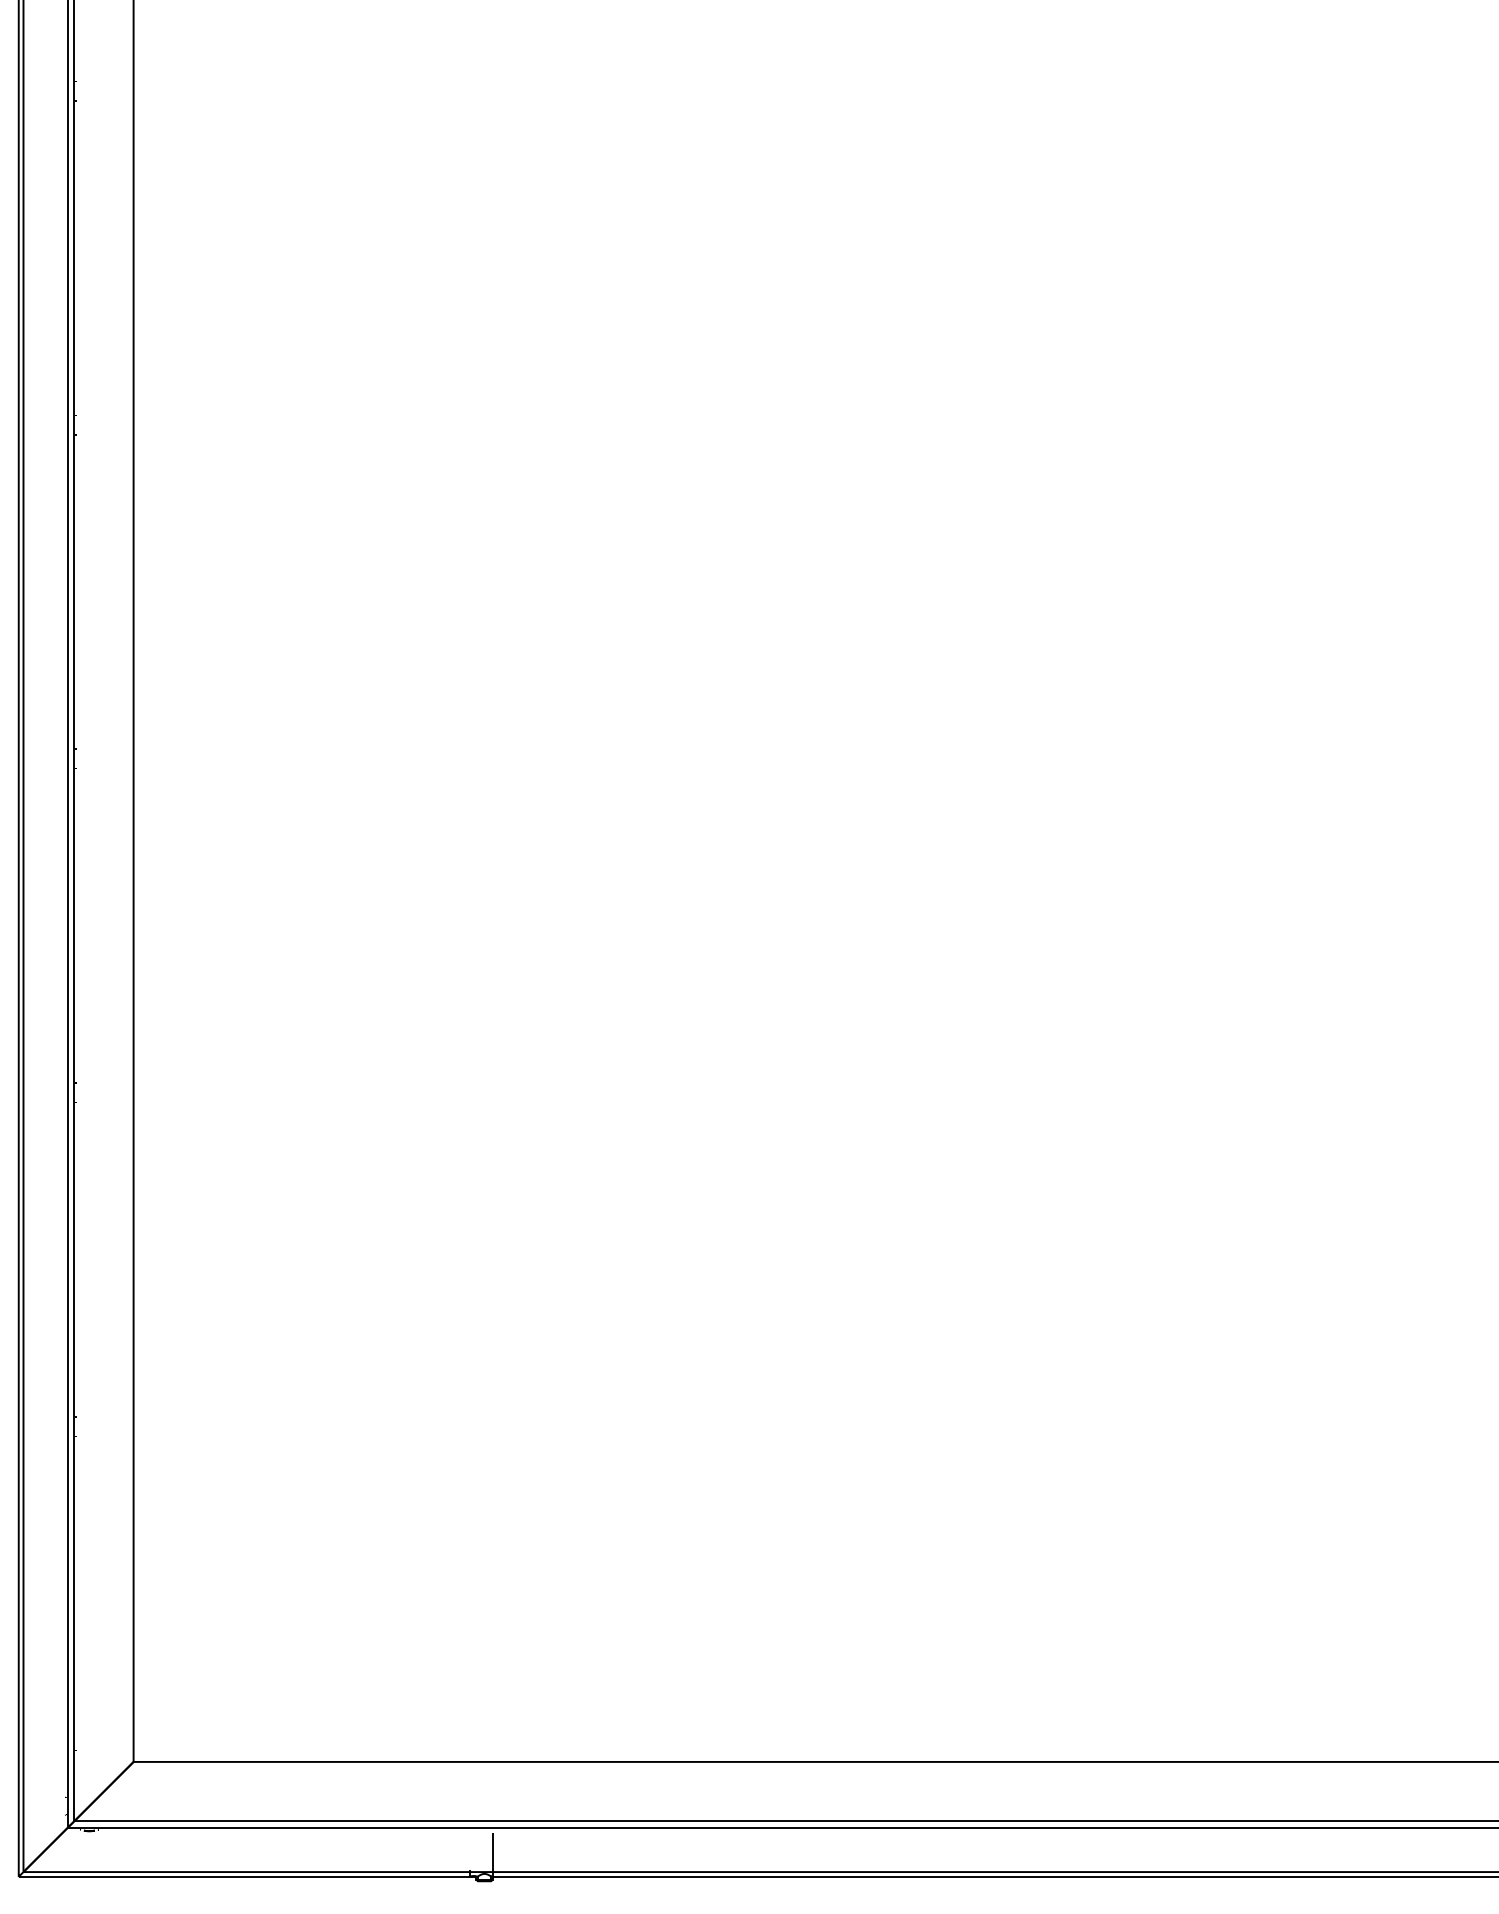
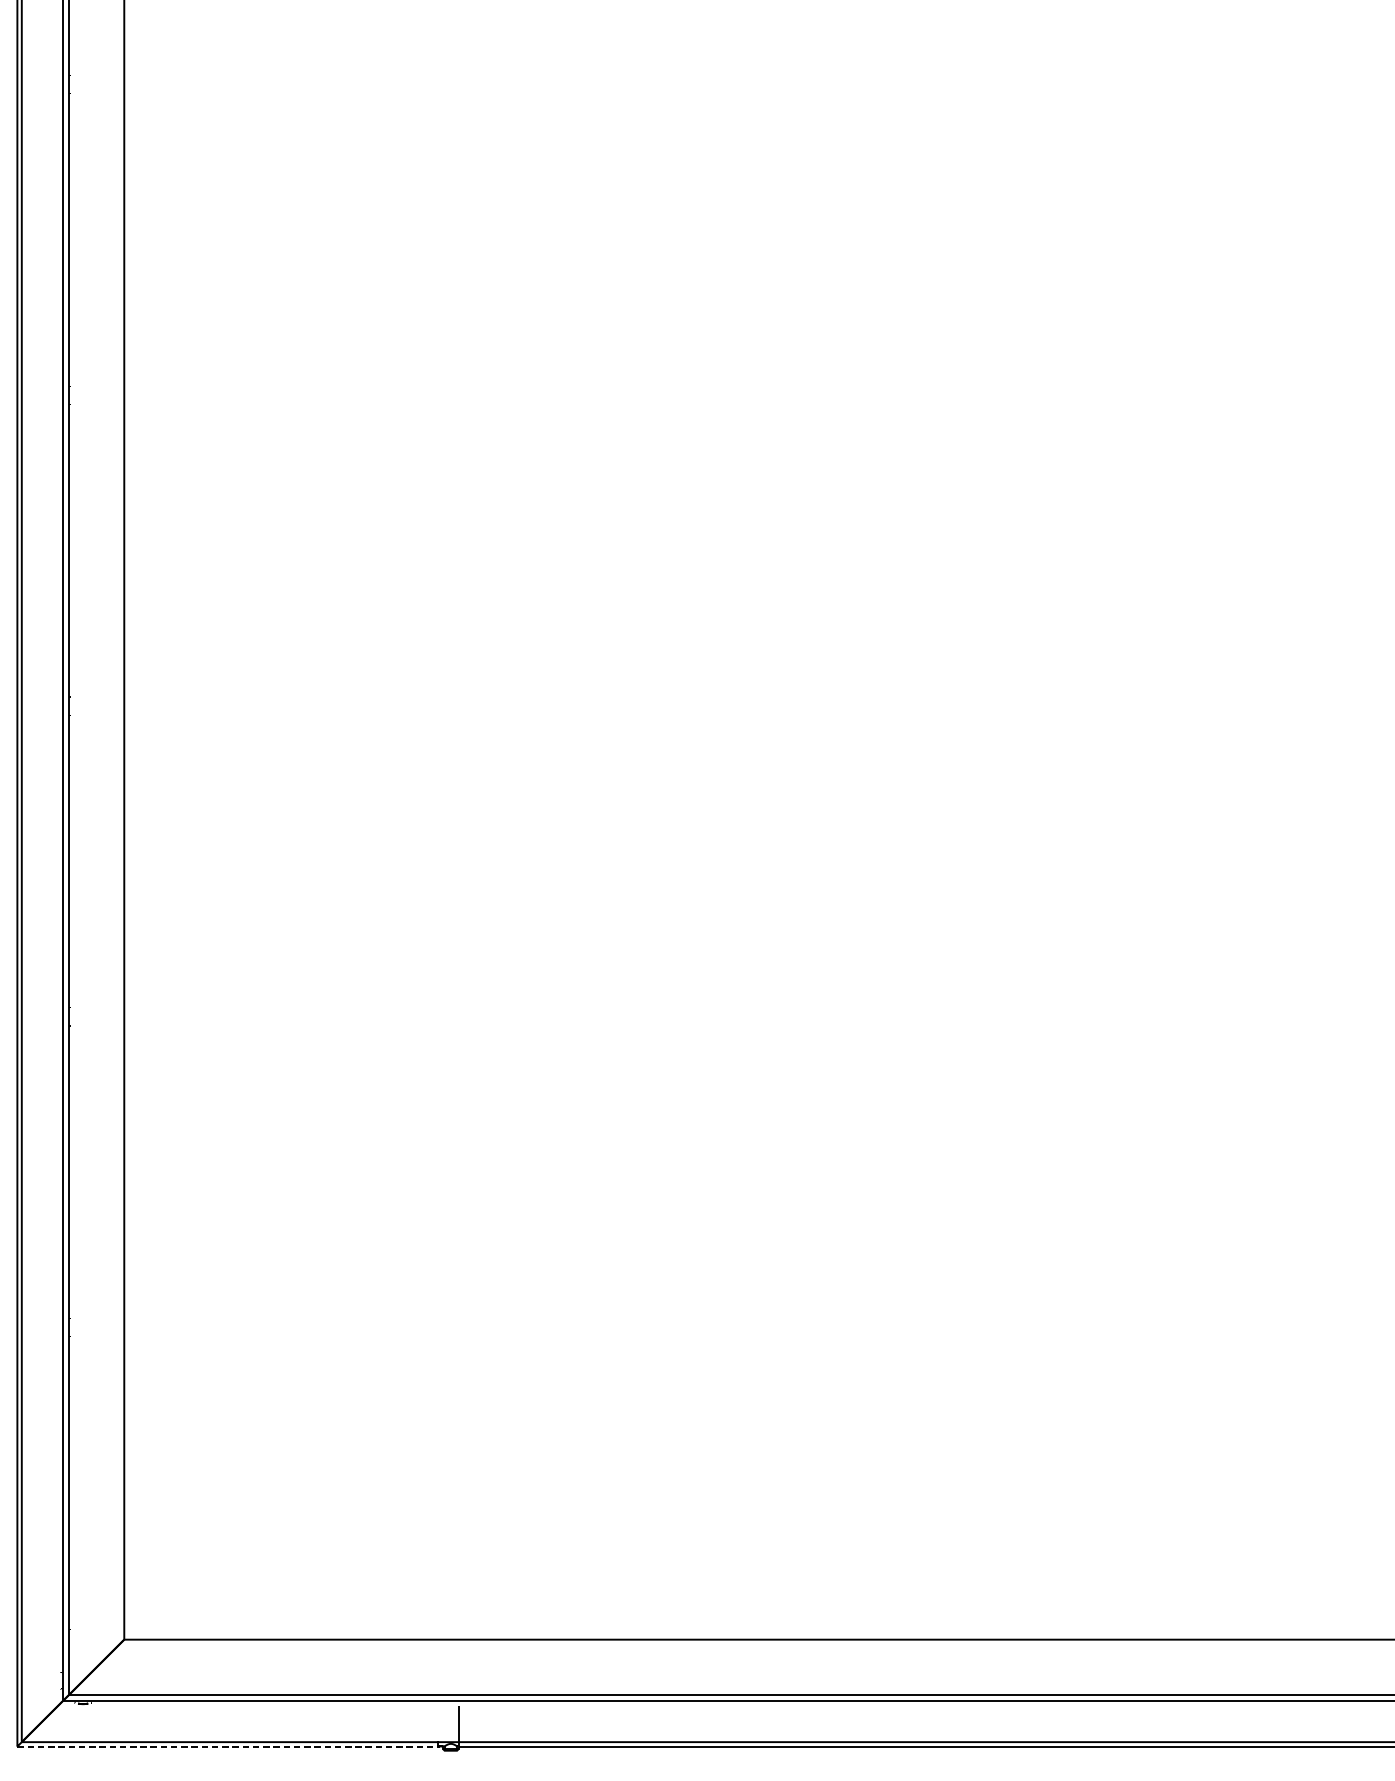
line: (246, 1876) -> (229, 1746), solid -> dashed

